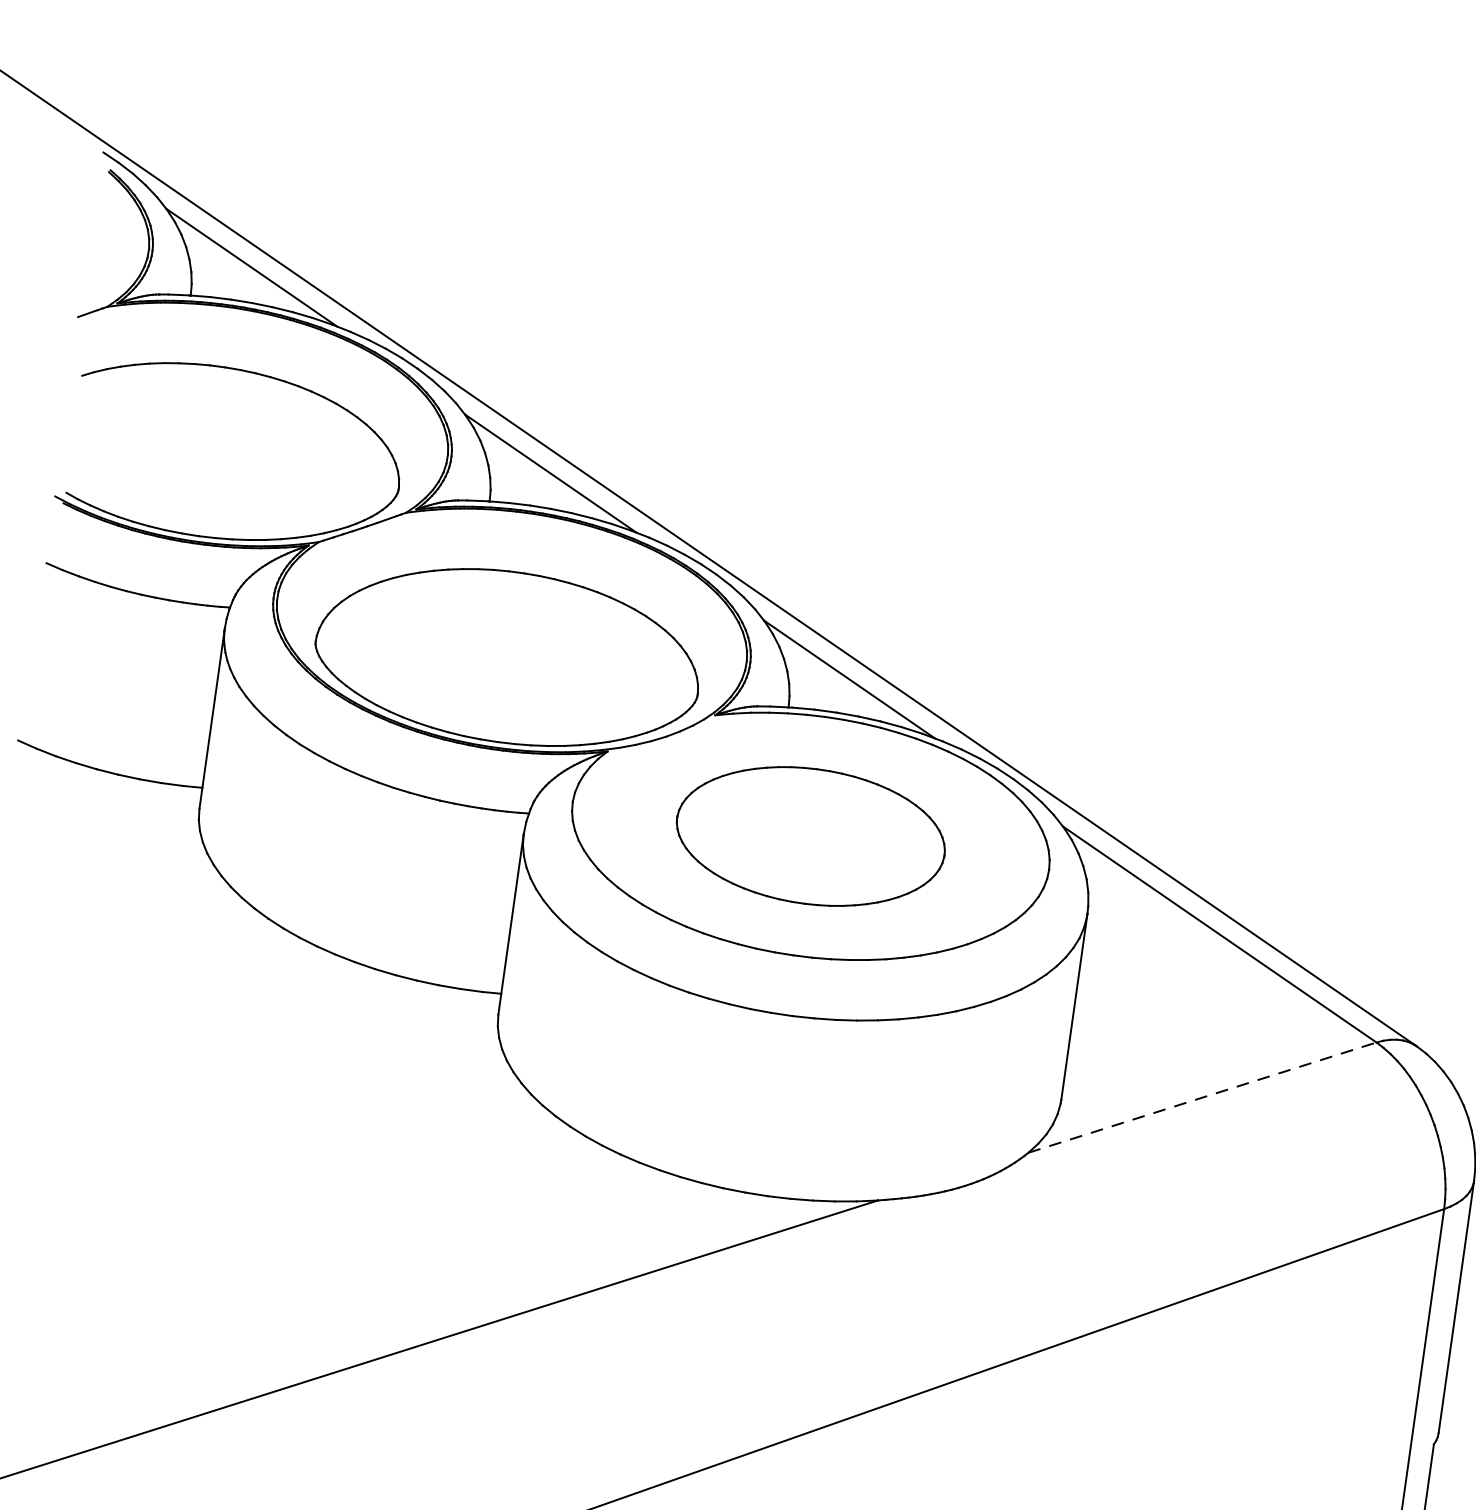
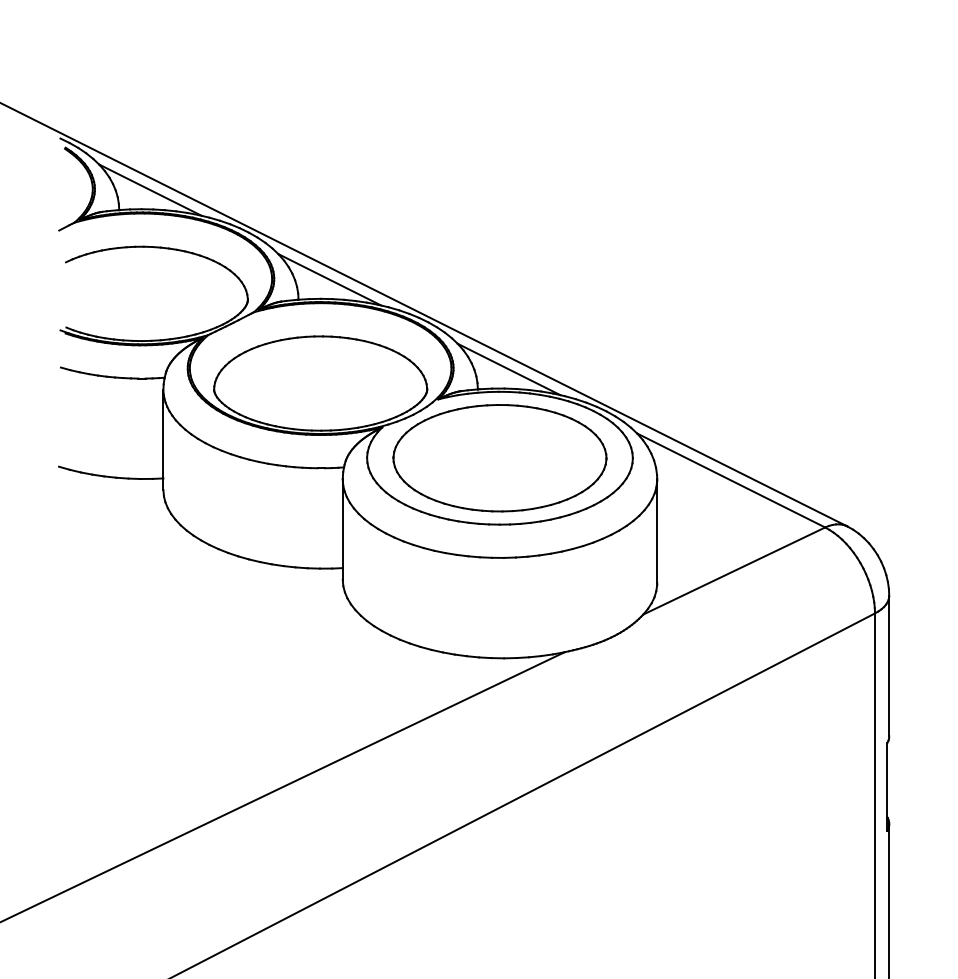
part: (809, 836) -> (499, 458), size x1.43
line: (1202, 1098) -> (734, 571), dashed -> solid

